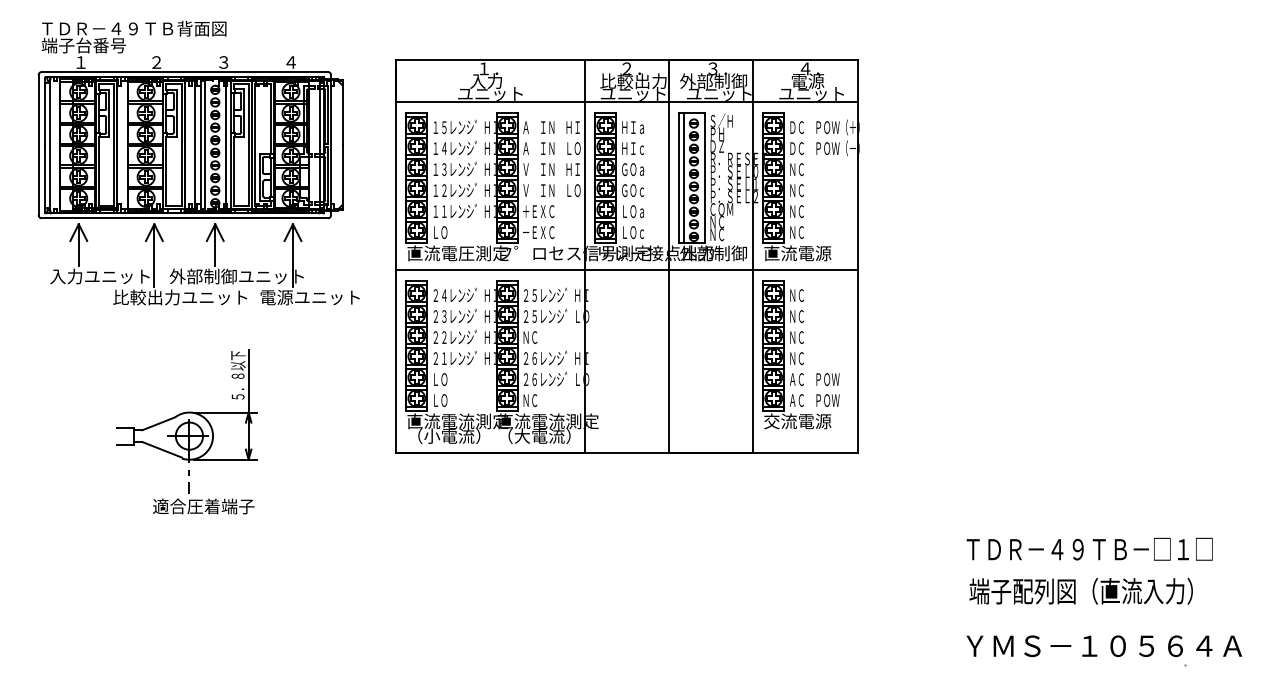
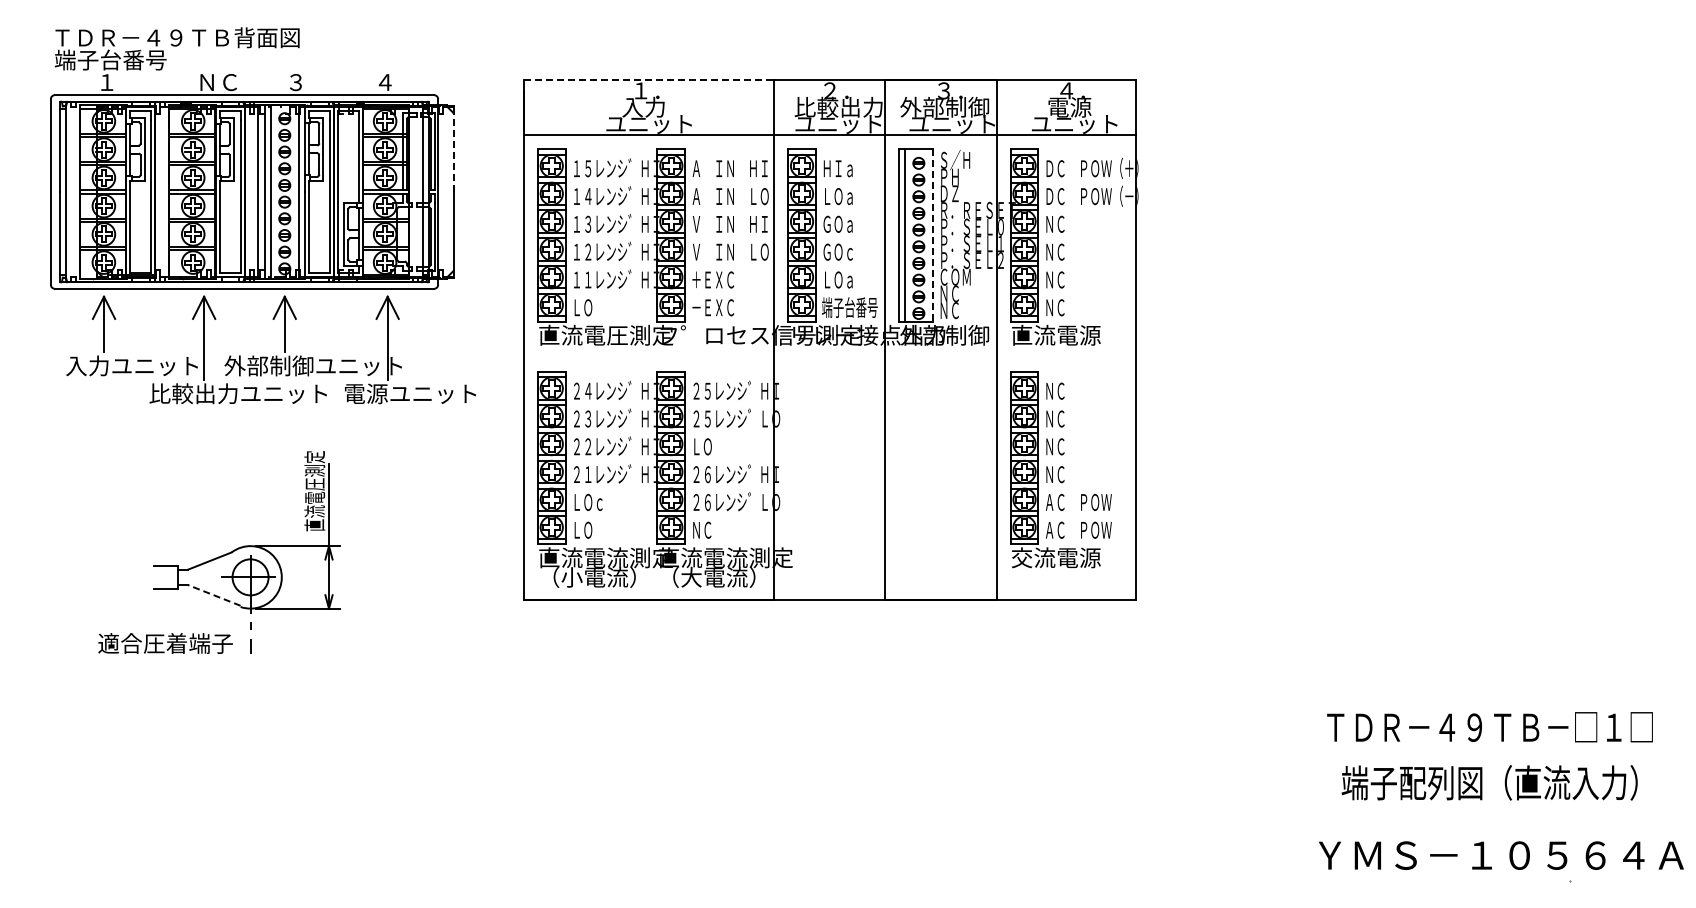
line: (490, 60) -> (649, 79), solid -> dashed
text: (165, 62) -> (218, 82), ２ -> ＮＣ
line: (342, 113) -> (453, 150), solid -> dashed
text: (632, 148) -> (837, 196), ＨＩｃ -> ＬＯａ
line: (704, 178) -> (932, 236), solid -> dashed
text: (641, 232) -> (849, 307), ＬＯｃ -> 端子台番号
line: (626, 270) -> (829, 357), removed
text: (530, 337) -> (702, 446), ＮＣ -> ＬＯ
text: (237, 371) -> (314, 491), ５．８以下 -> 直流電圧測定
text: (452, 381) -> (599, 504), ＬＯ -> ＬＯｃ
line: (162, 449) -> (214, 595), solid -> dashed
text: (203, 506) -> (165, 643), moved
text: (1089, 549) -> (1489, 727), moved
text: (1081, 591) -> (1489, 782), moved
text: (1104, 646) -> (1501, 855), moved

